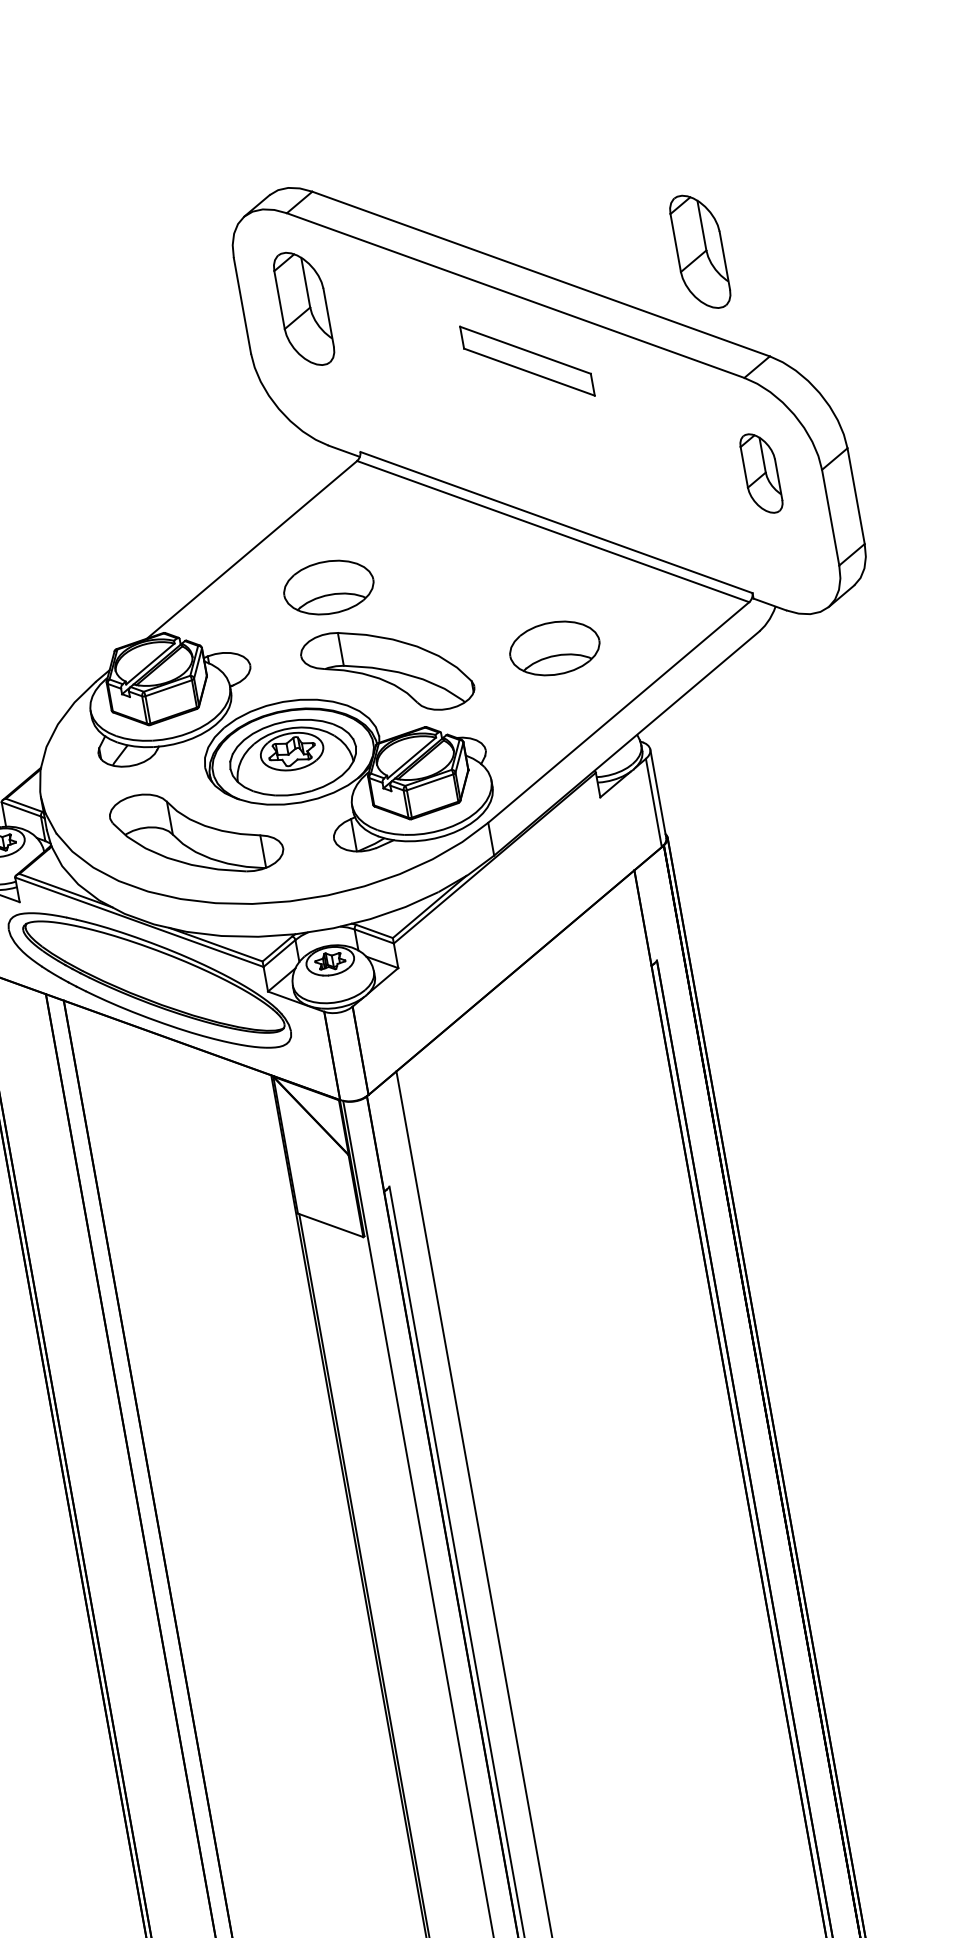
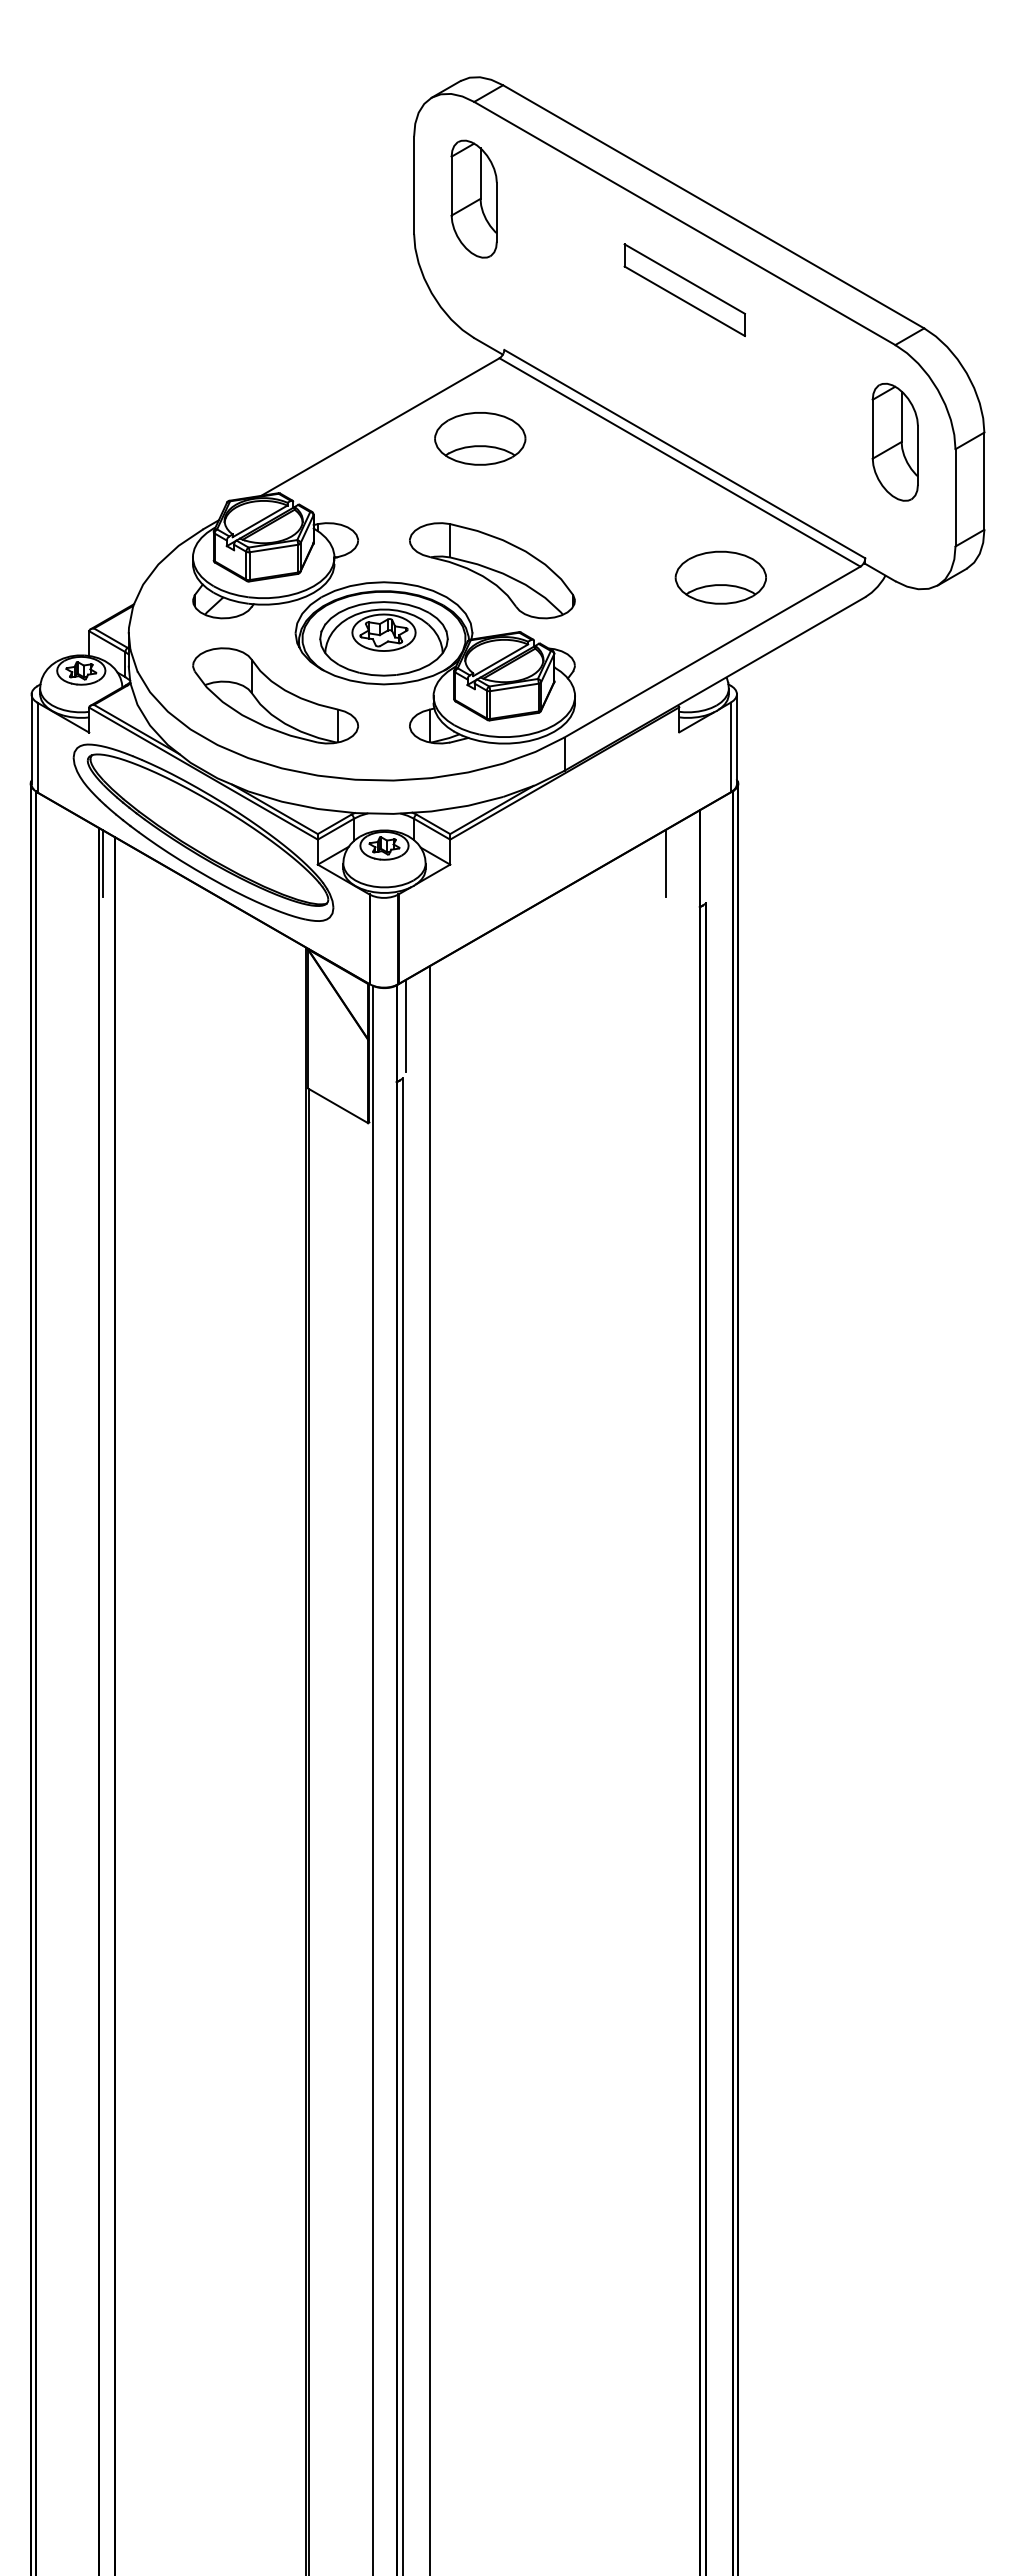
part: (699, 251) -> (873, 212), removed
part: (760, 473) -> (894, 441), size x1.43
part: (329, 587) -> (480, 438), moved
part: (554, 648) -> (720, 577), moved
line: (610, 928) -> (666, 863), added
line: (55, 1028) -> (102, 863), added
line: (382, 1134) -> (405, 1025), added

